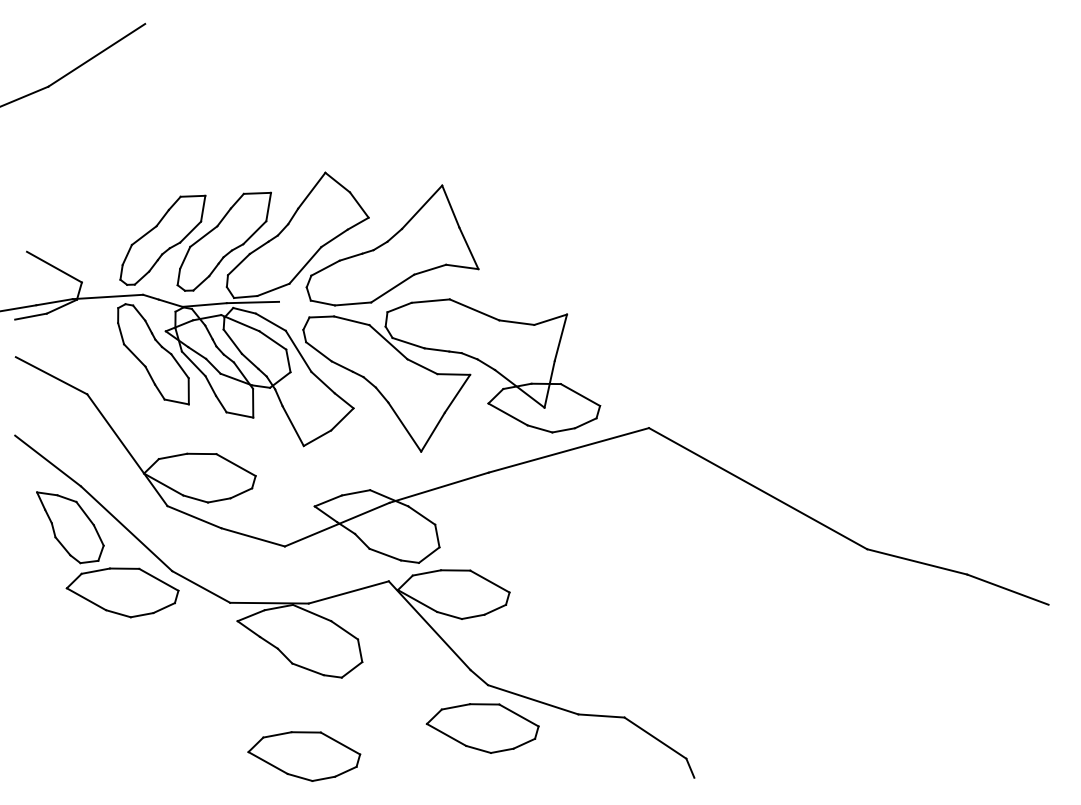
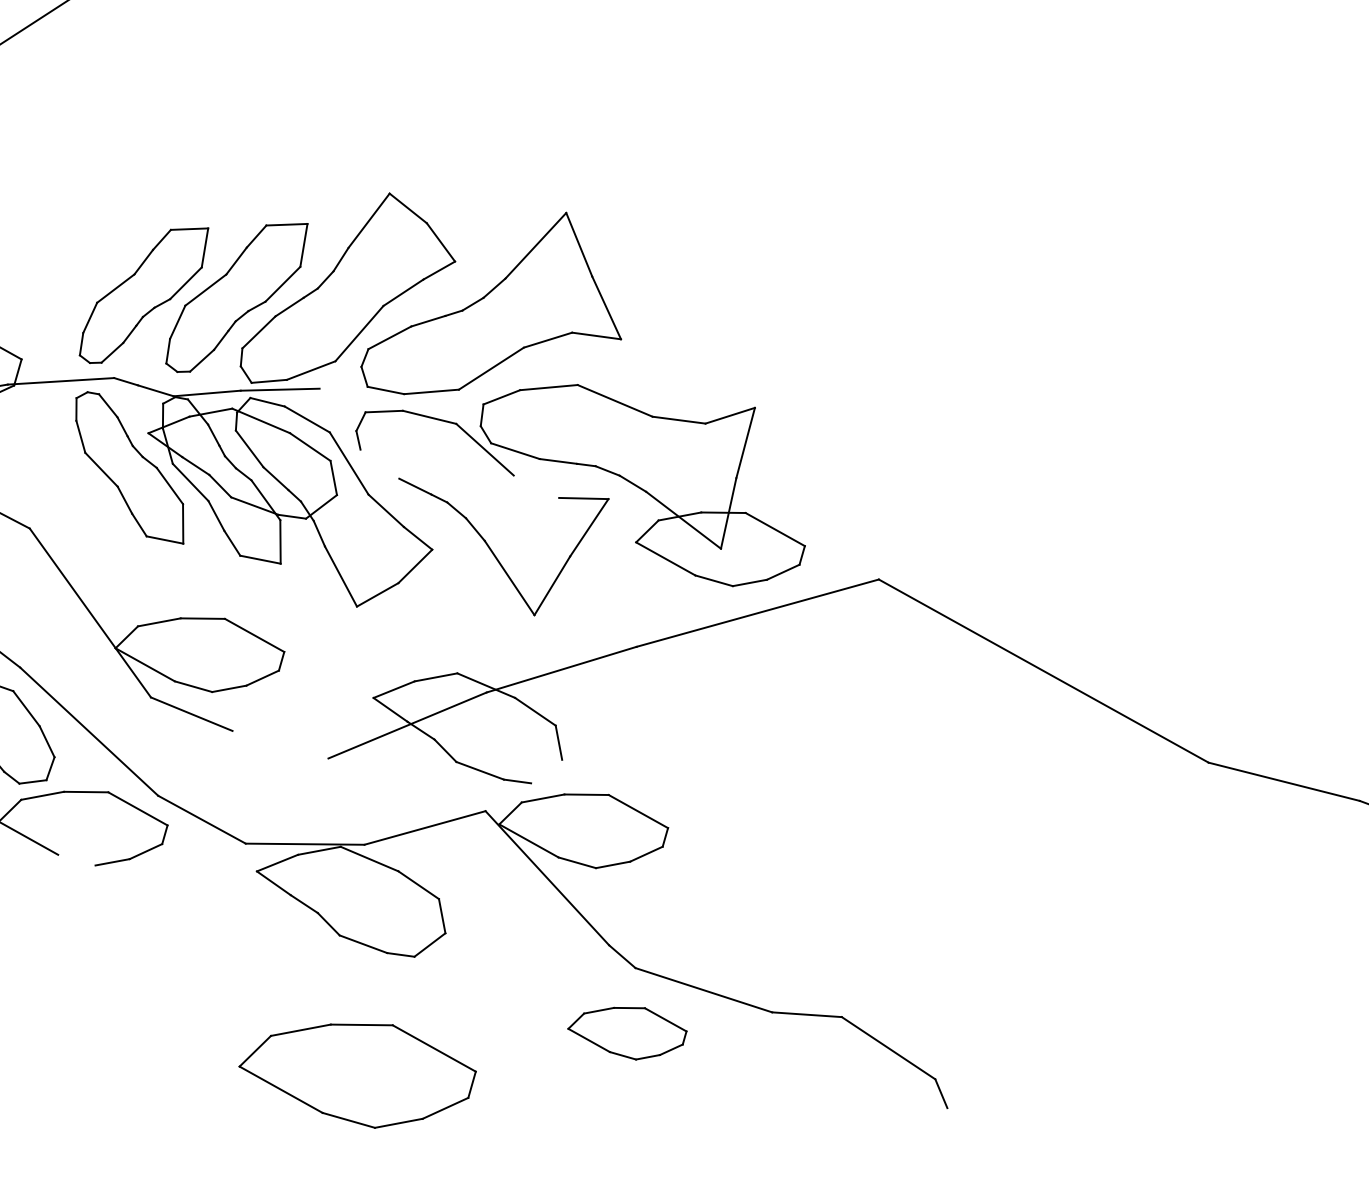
line: (318, 351) -> (379, 463), removed
line: (422, 366) -> (536, 486), removed
line: (252, 537) -> (279, 744), removed
line: (428, 554) -> (545, 770), removed
line: (118, 613) -> (76, 859), removed
part: (482, 728) -> (627, 1033), size x0.7
part: (304, 756) -> (358, 1075), size x1.4

